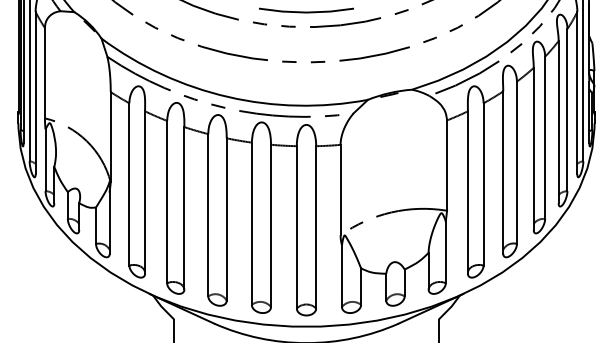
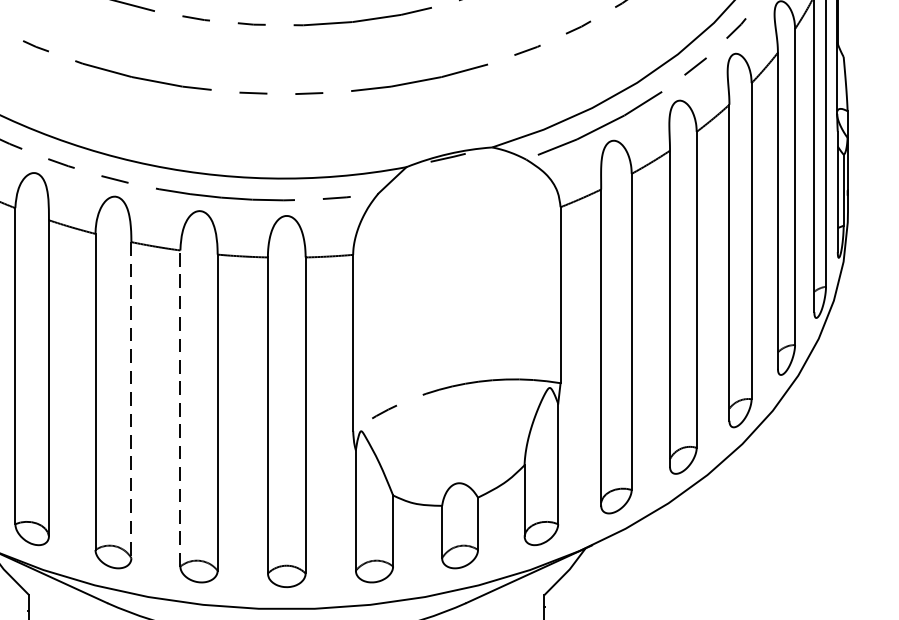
line: (226, 219) -> (130, 400), solid -> dashed
line: (251, 223) -> (179, 407), solid -> dashed

